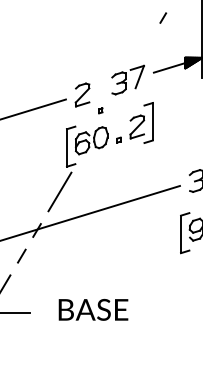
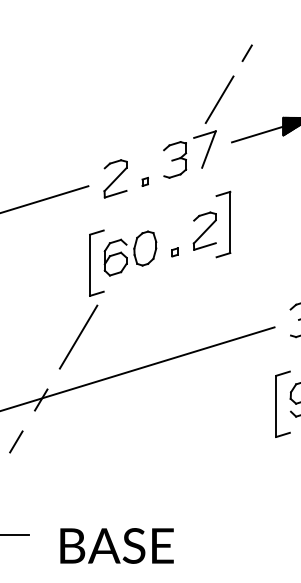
line: (145, 46) -> (218, 99), added
part: (100, 110) -> (144, 181), moved
text: (93, 309) -> (117, 545), moved

